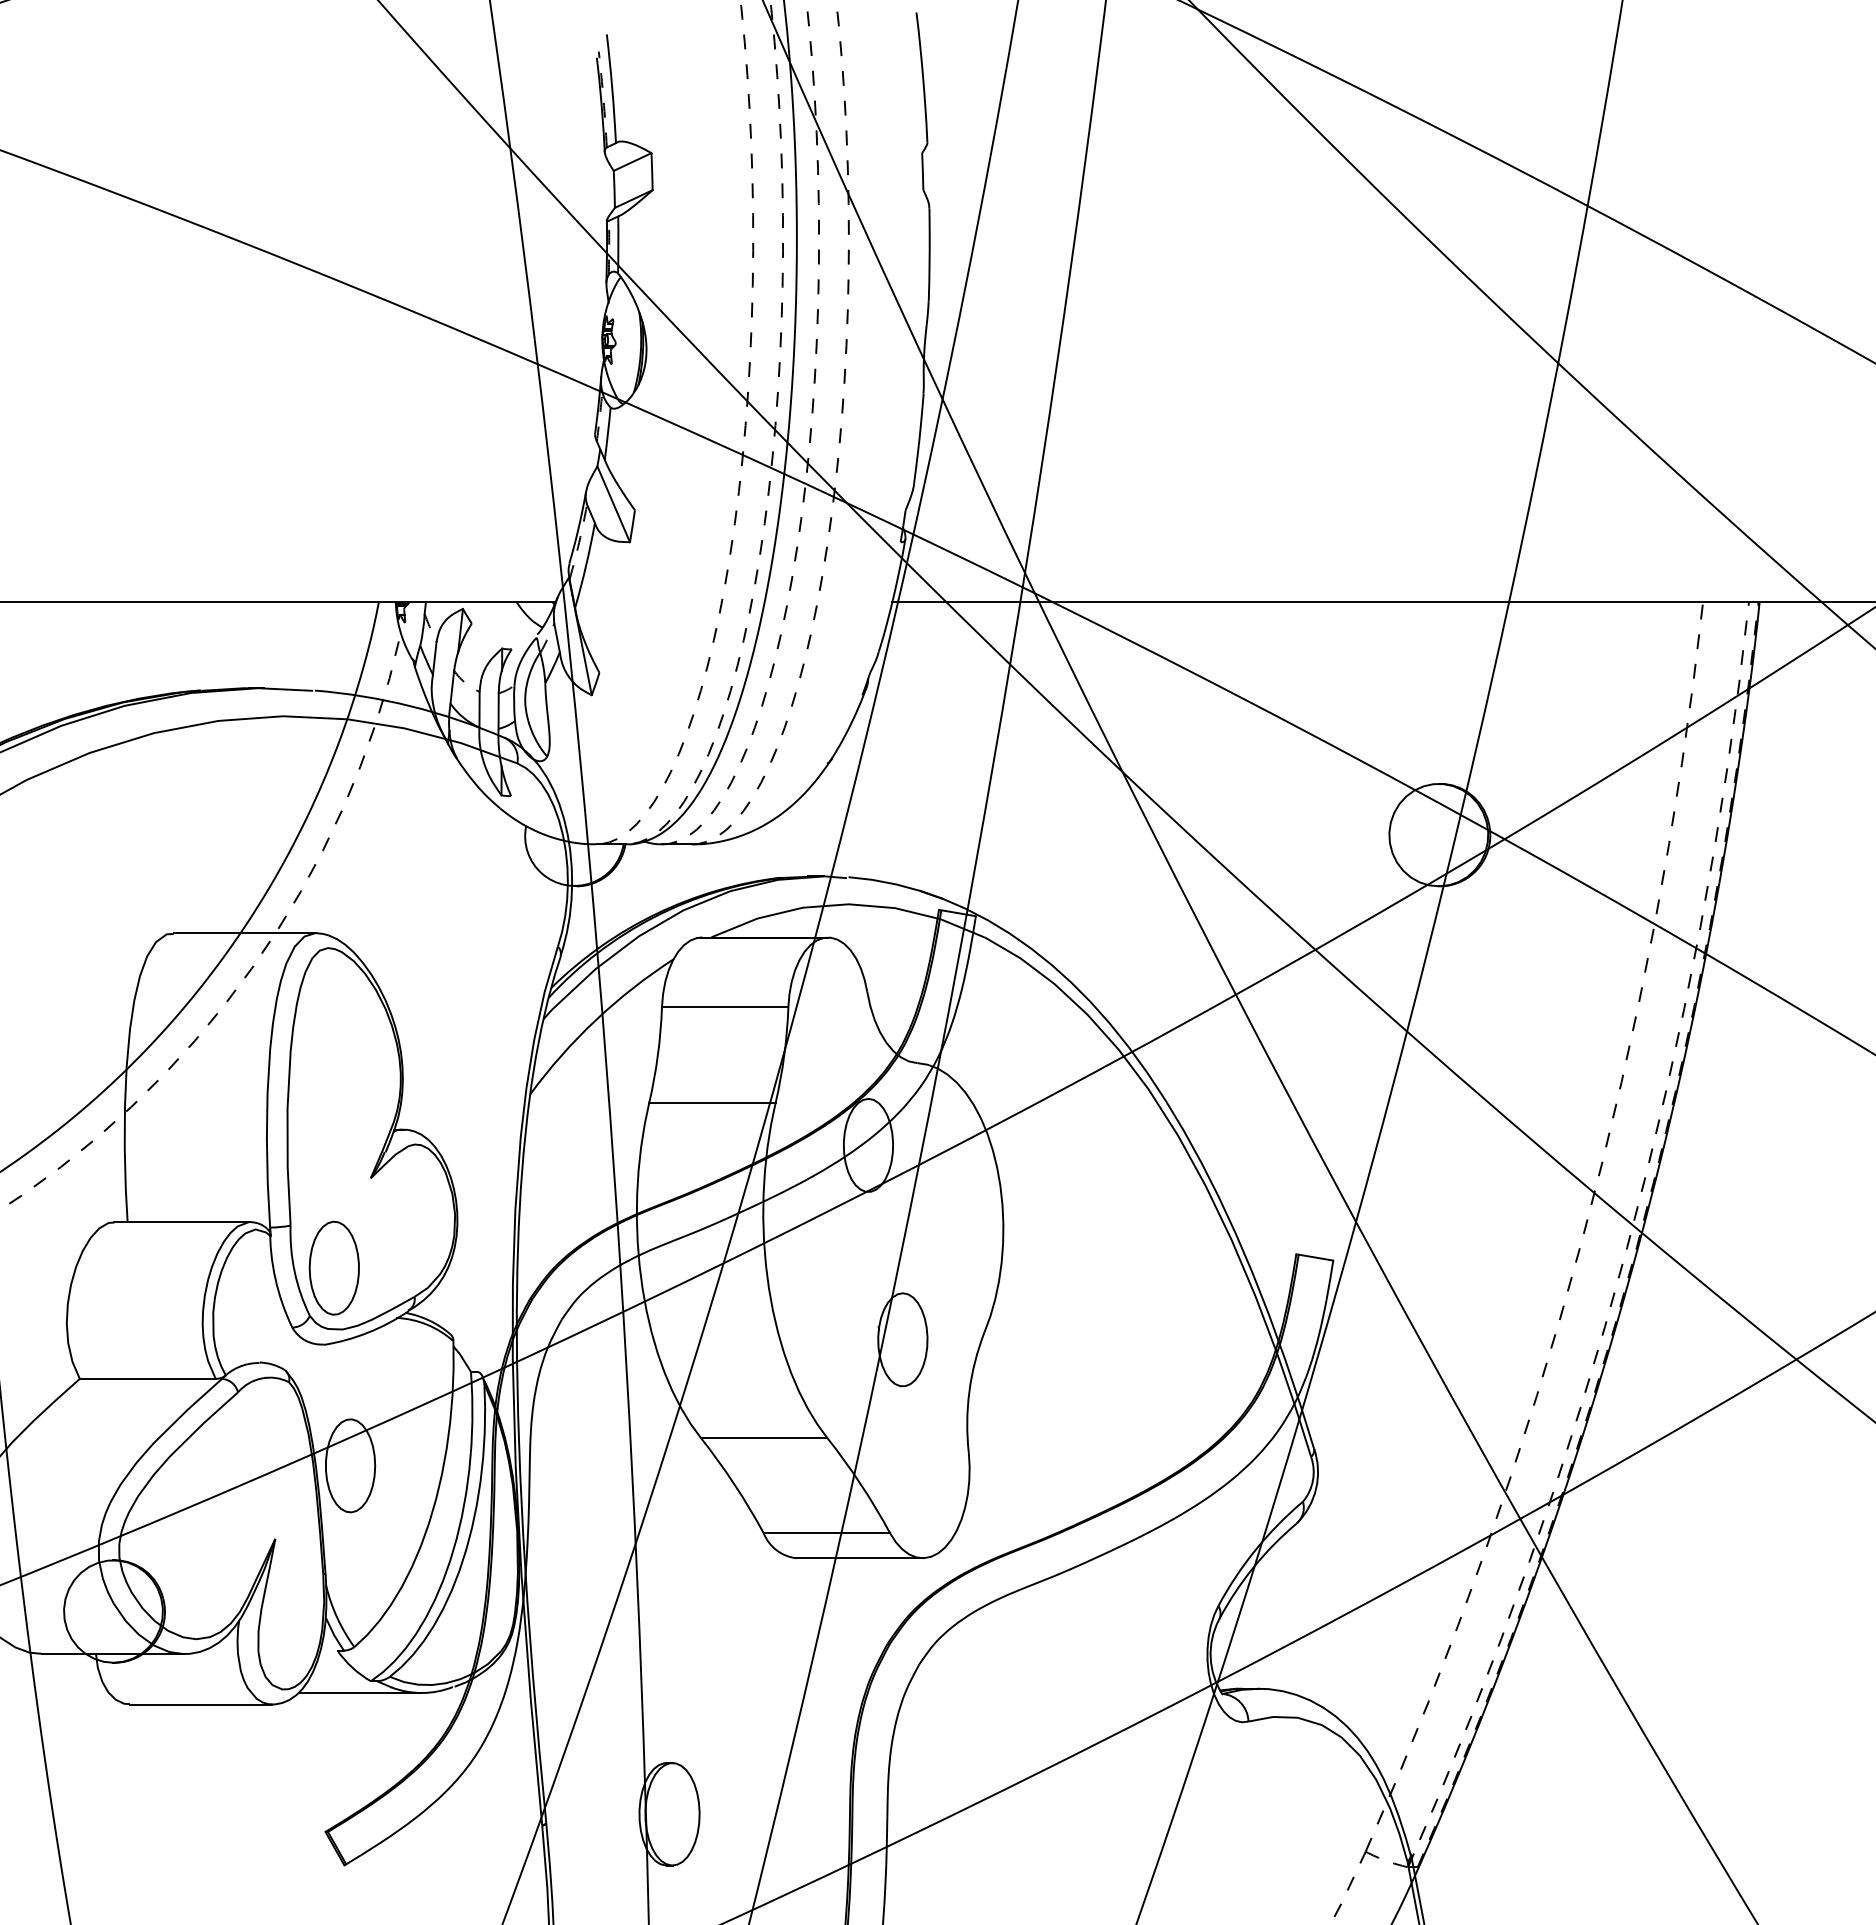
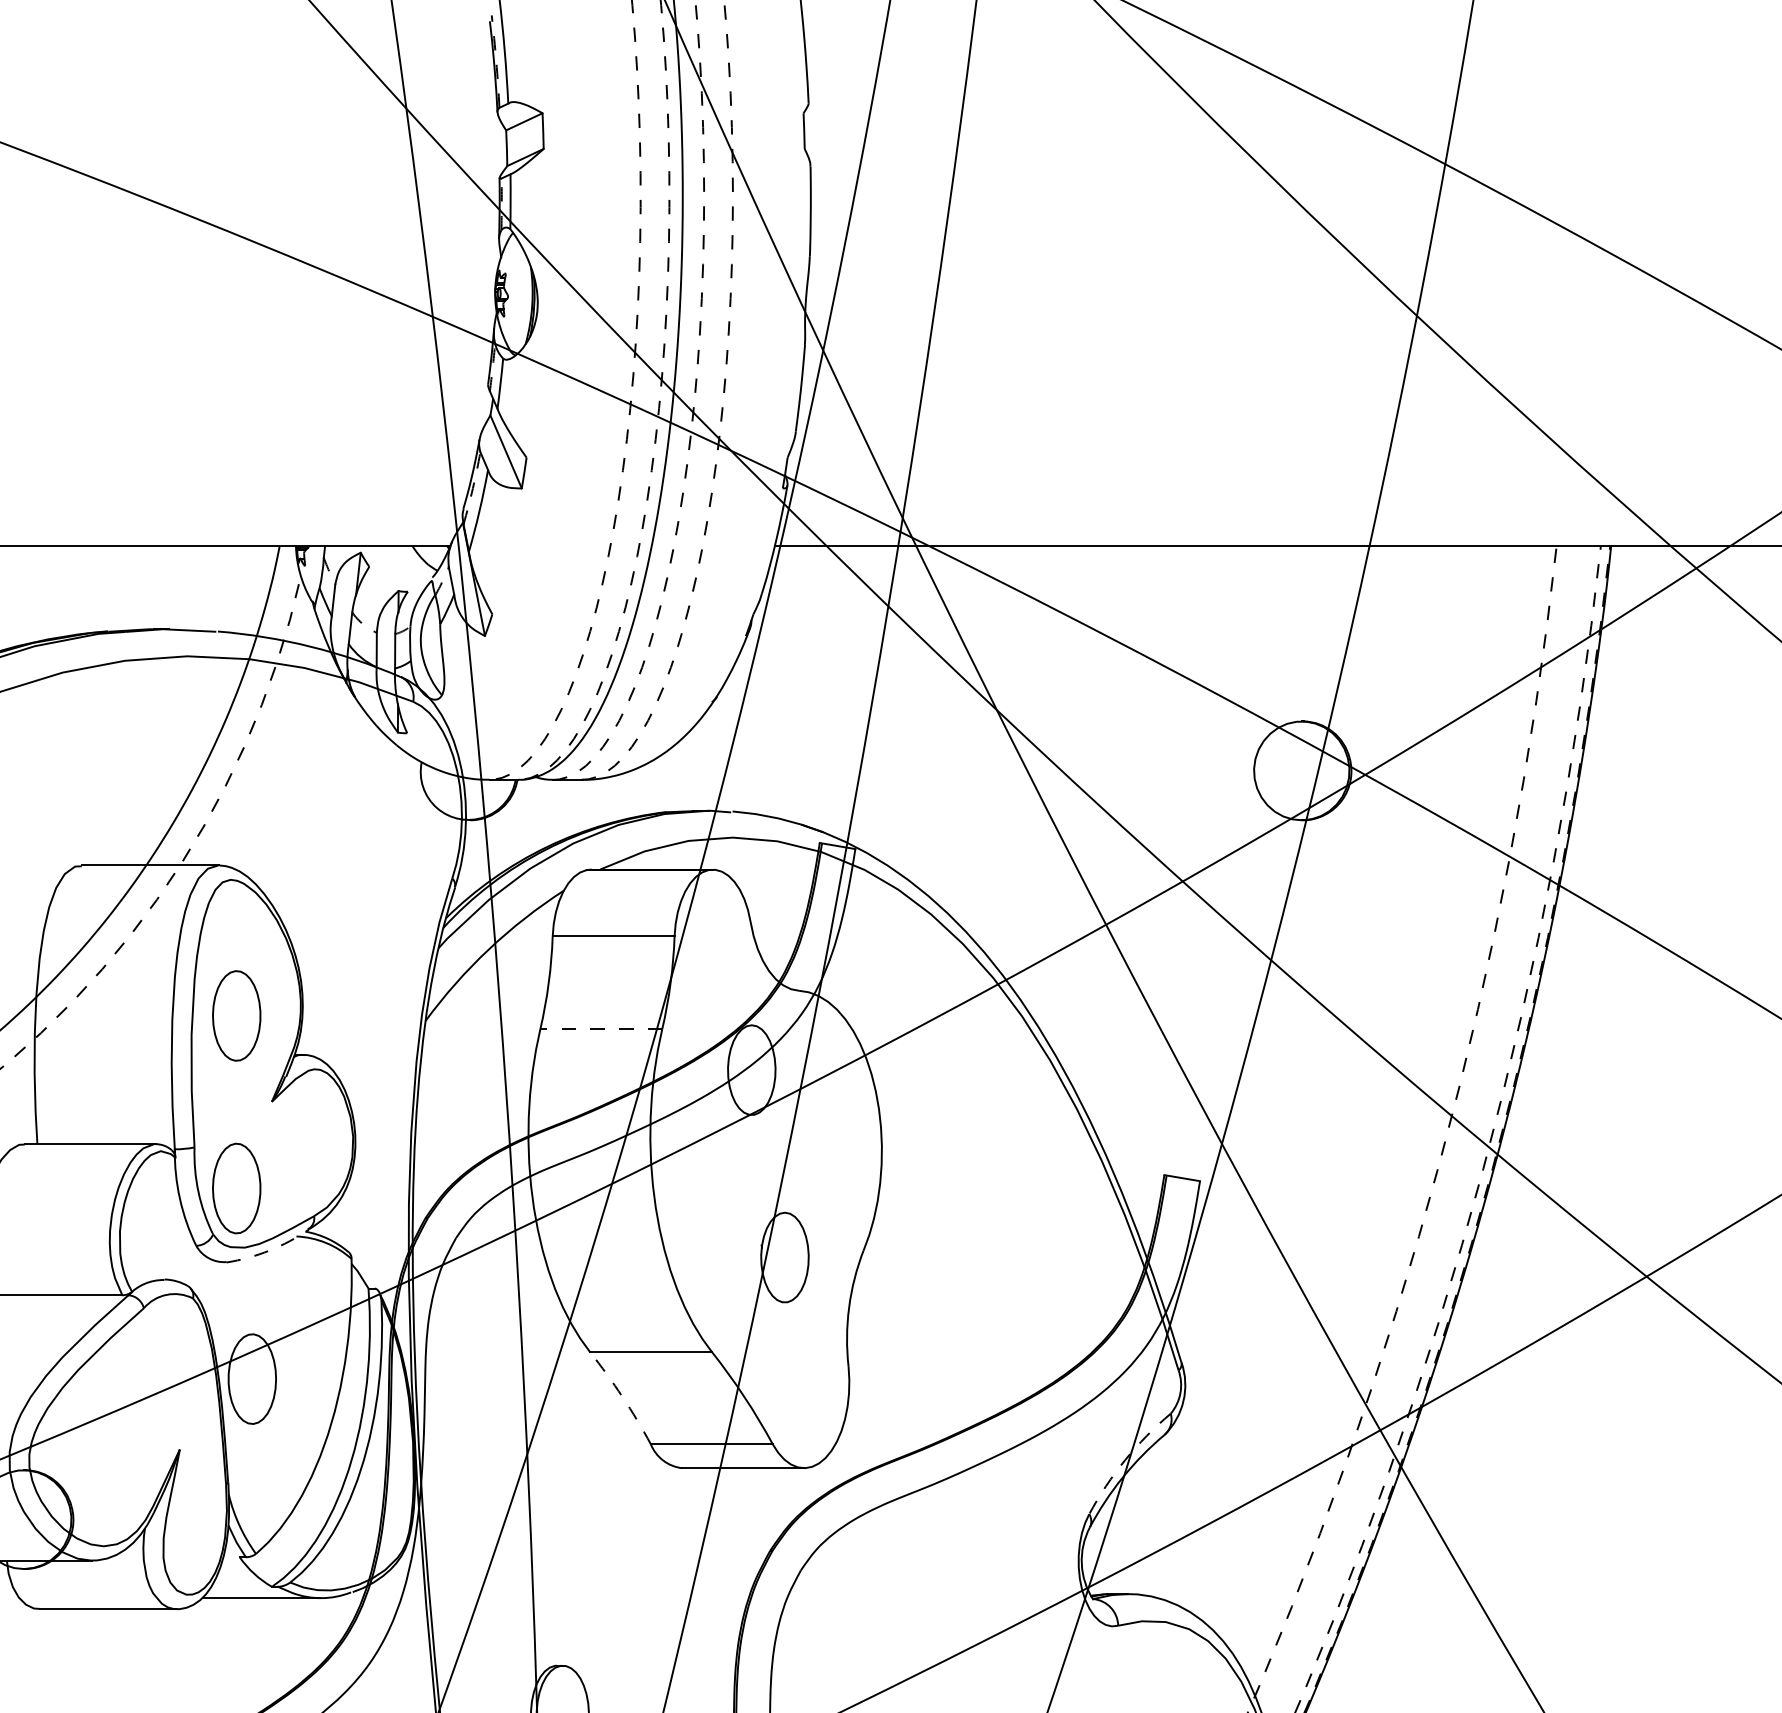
part: (333, 1088) -> (235, 1015), added
line: (711, 1102) -> (600, 1028), solid -> dashed
arc: (368, 1332) -> (269, 1250), solid -> dashed
arc: (734, 1484) -> (622, 1397), solid -> dashed
arc: (1255, 1549) -> (1125, 1459), solid -> dashed

